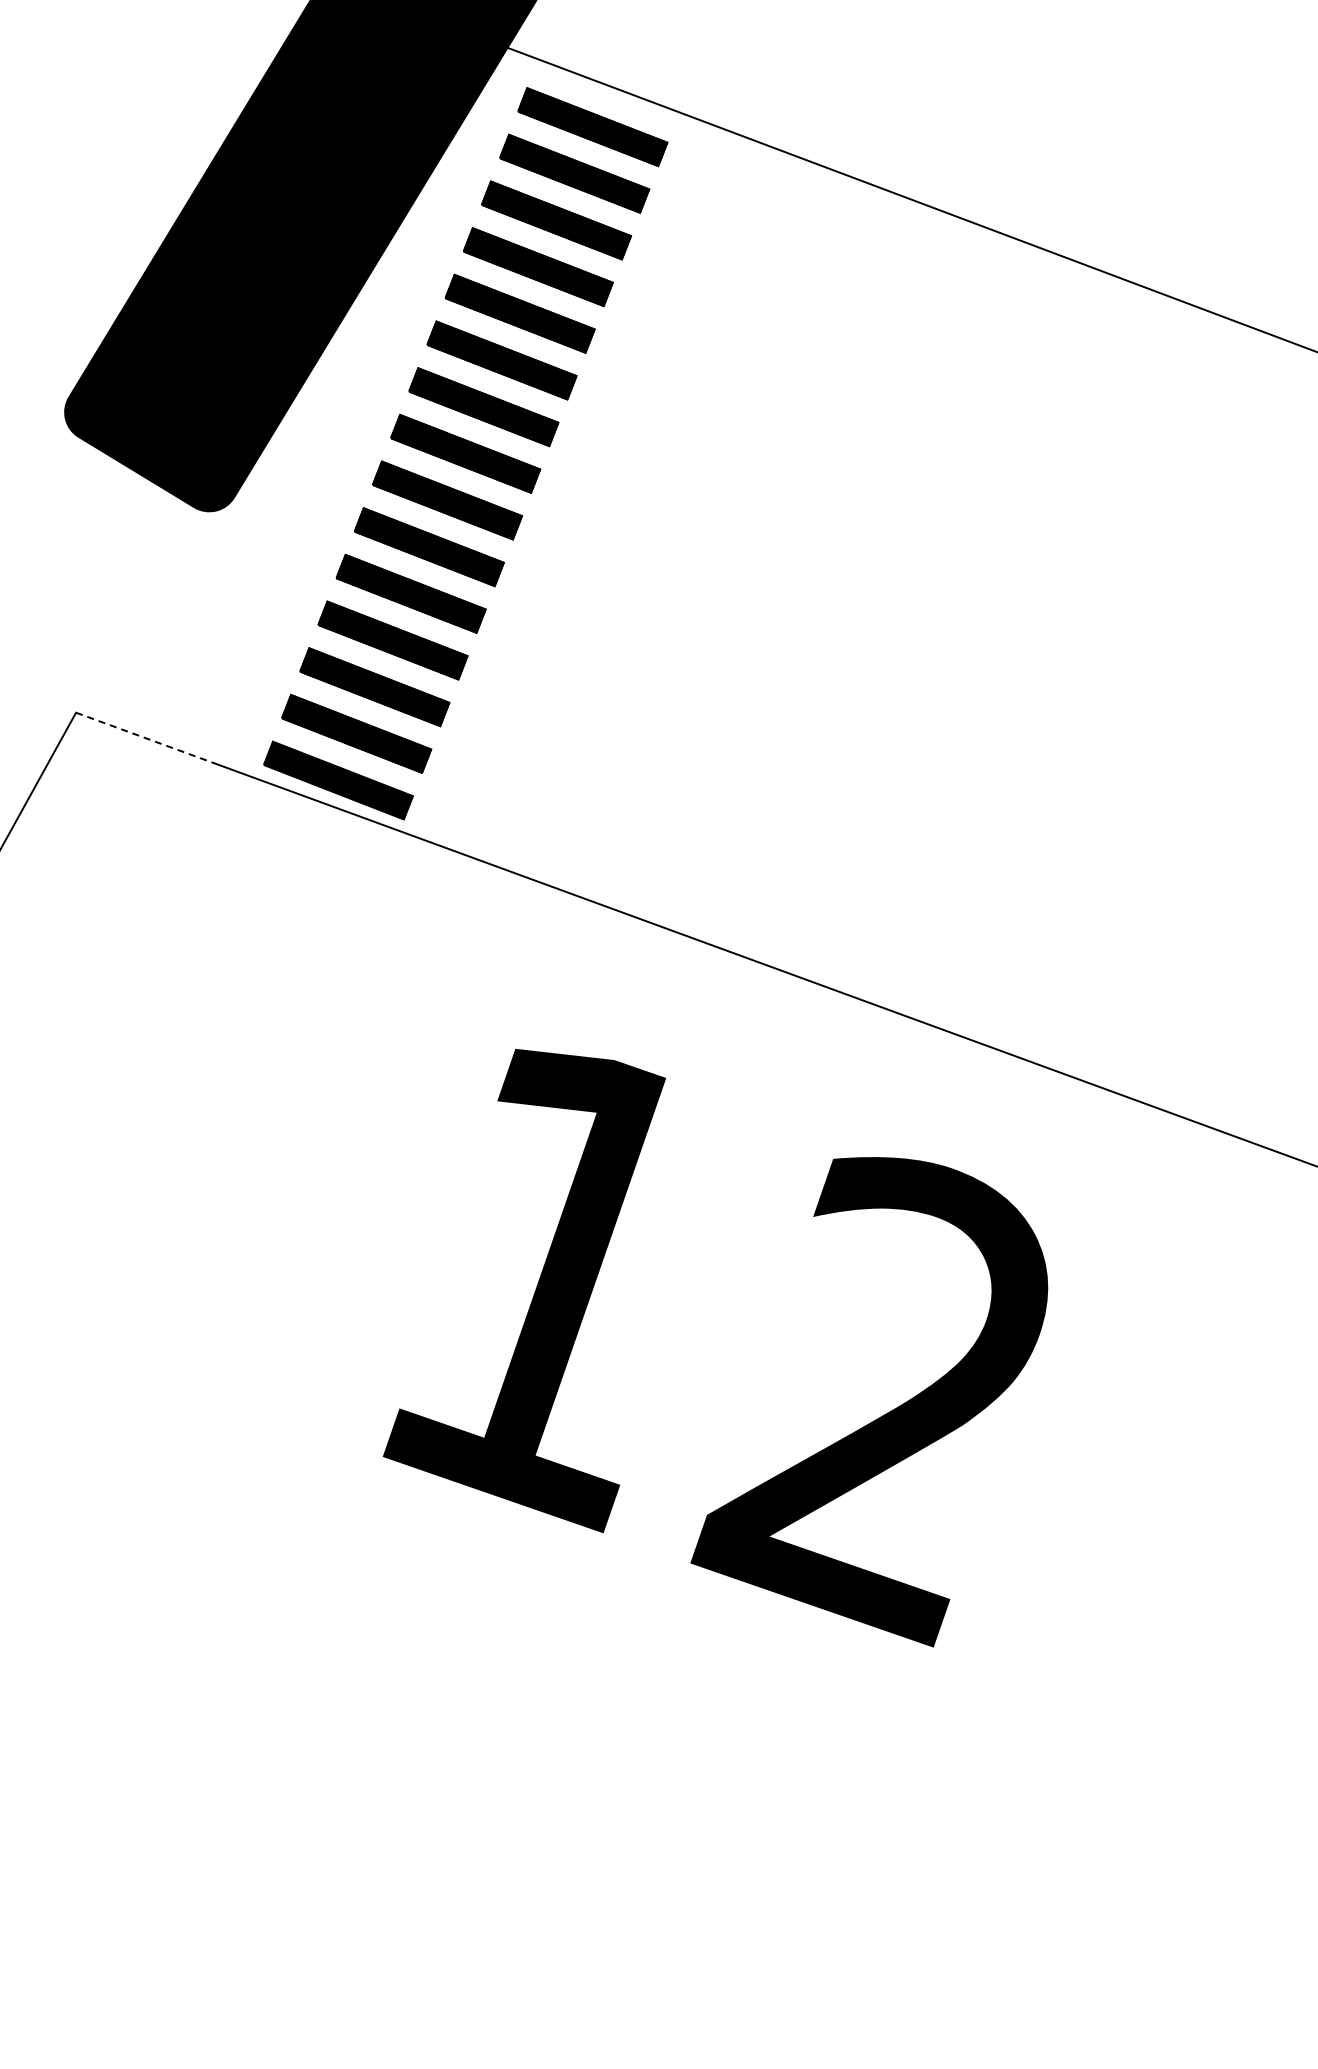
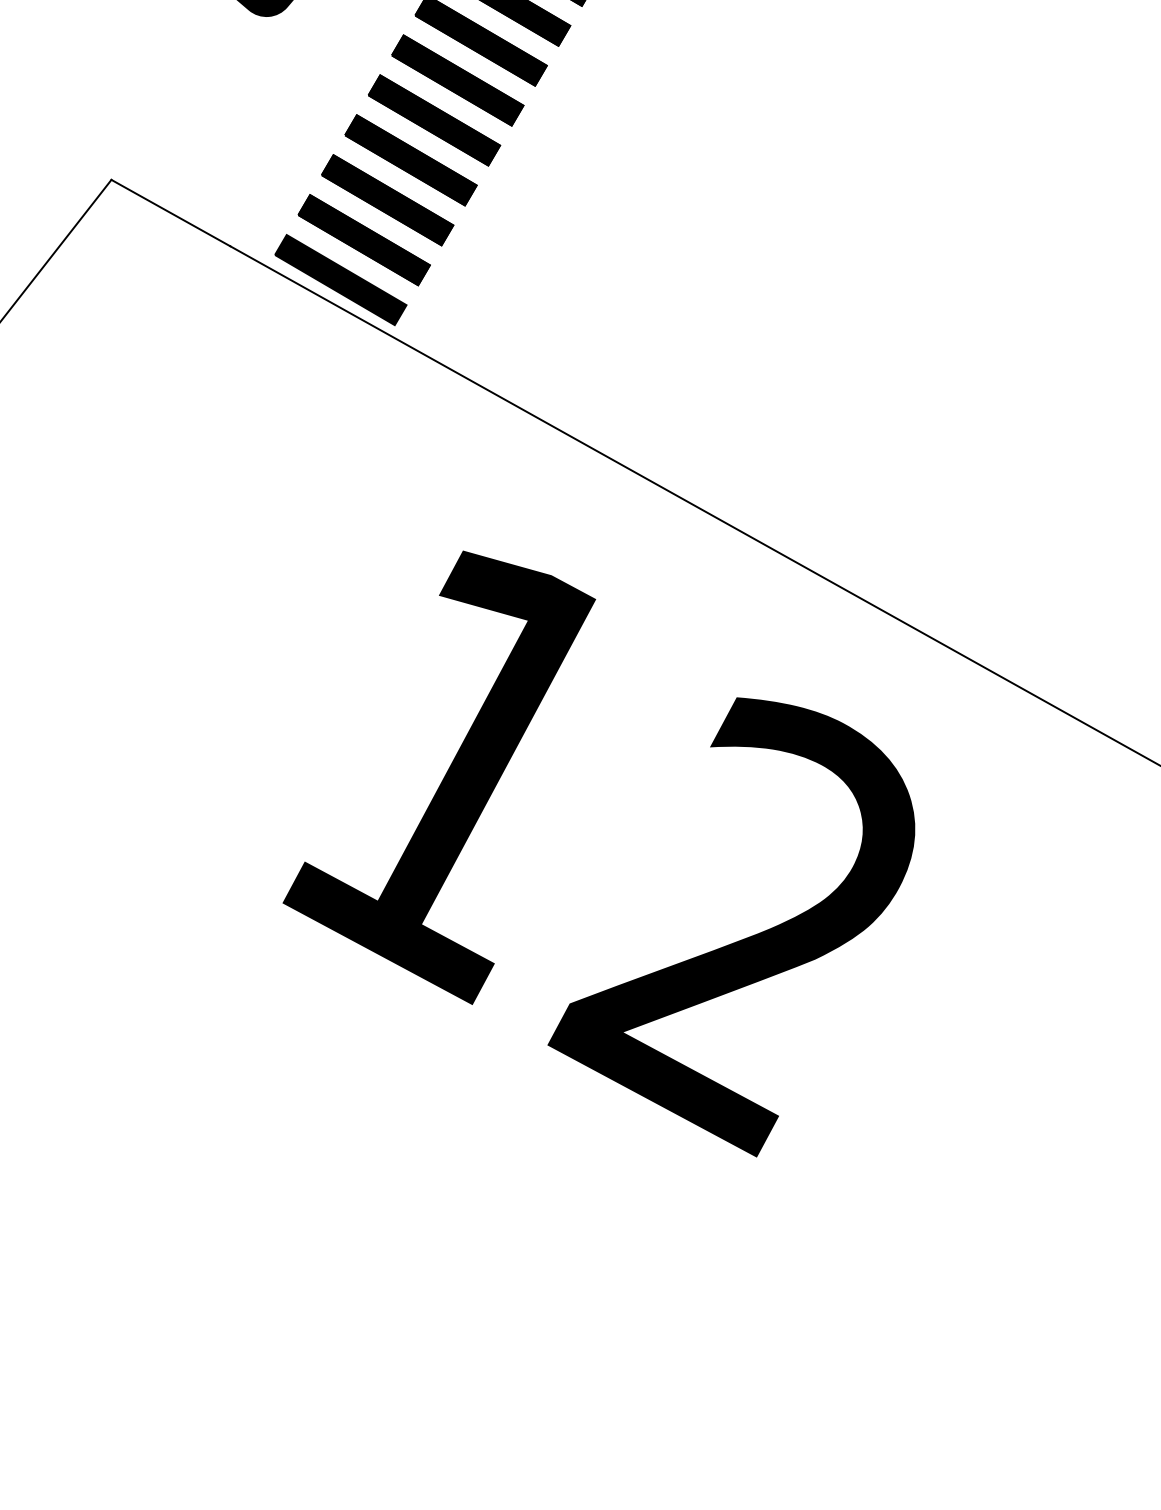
line: (145, 738) -> (171, 213), dashed -> solid

